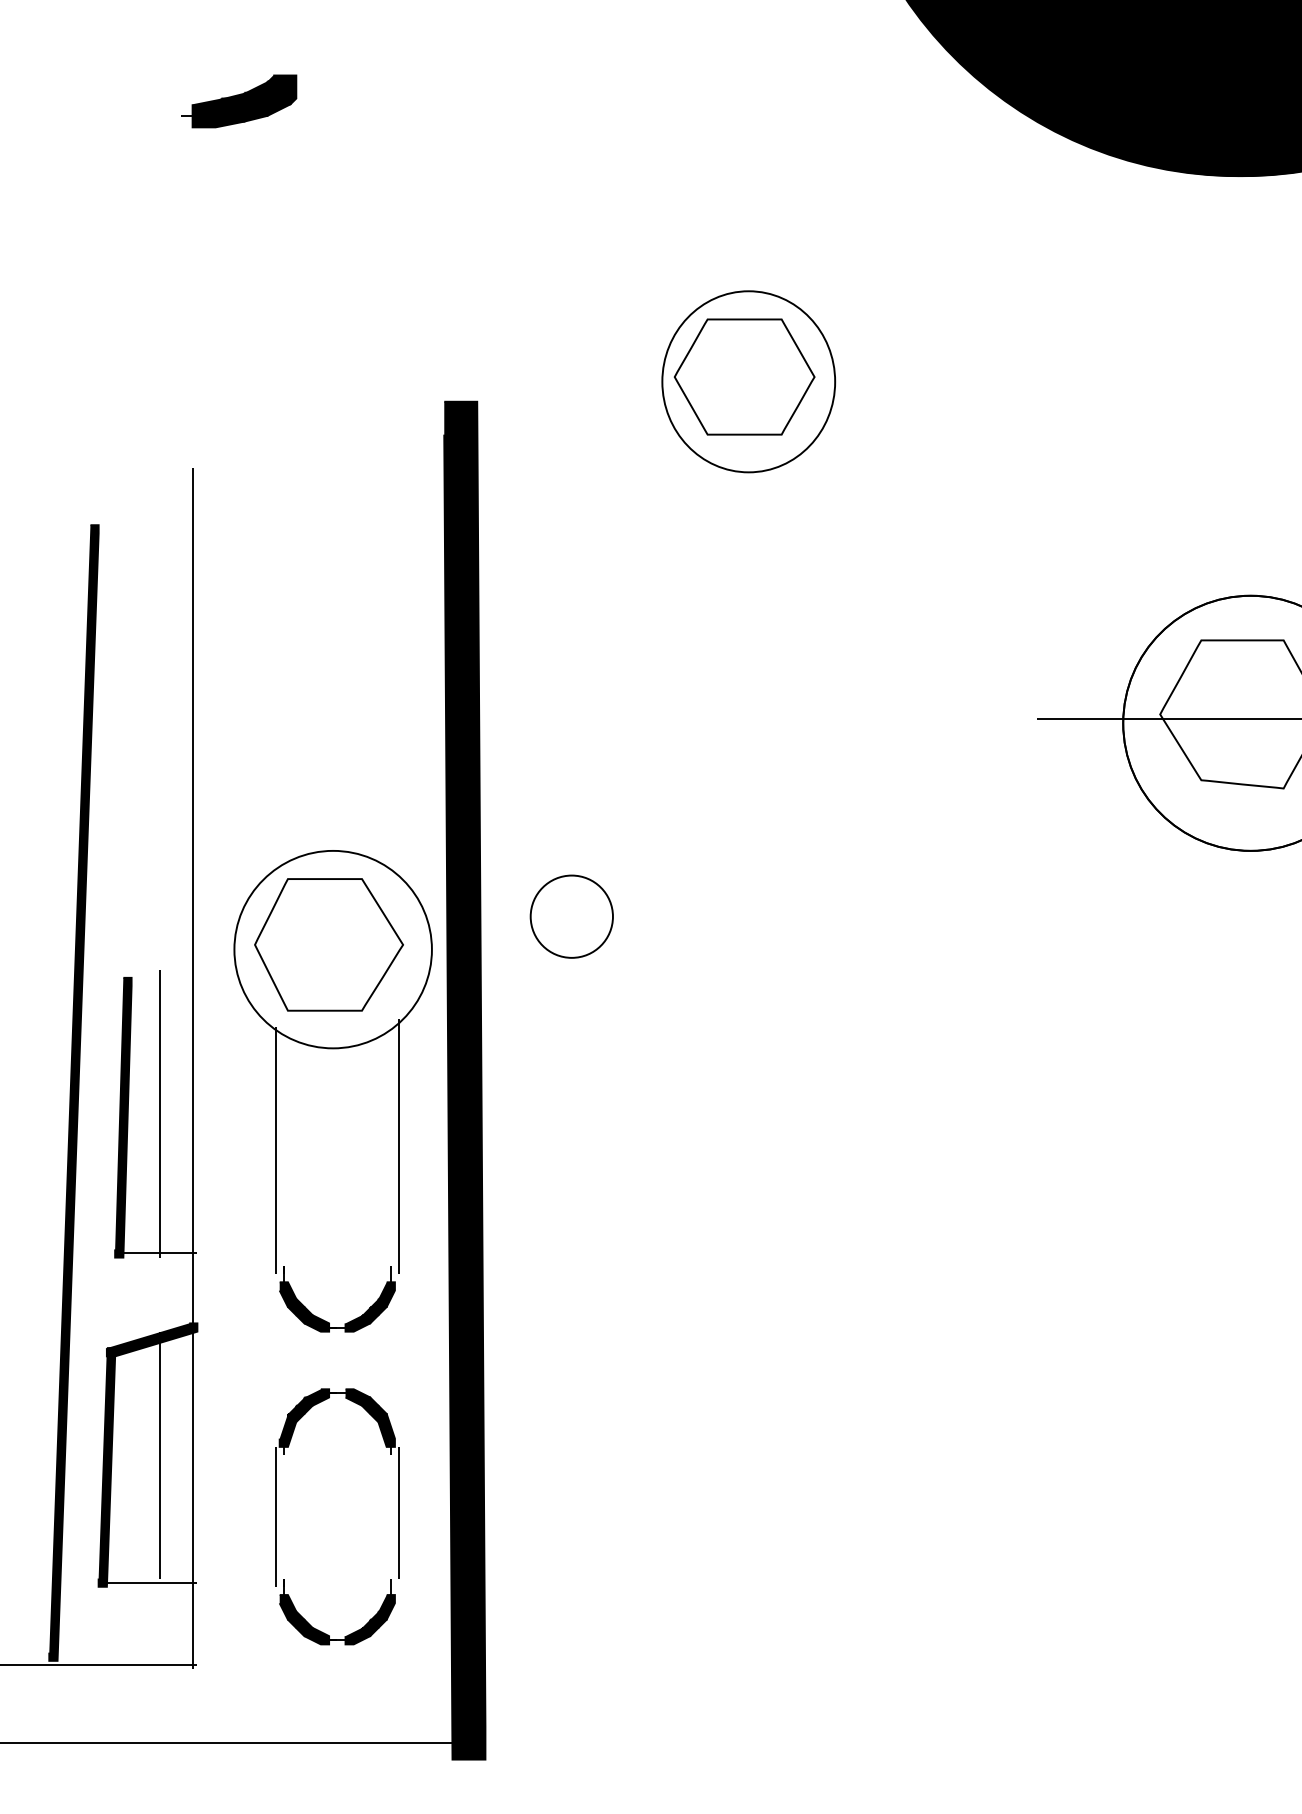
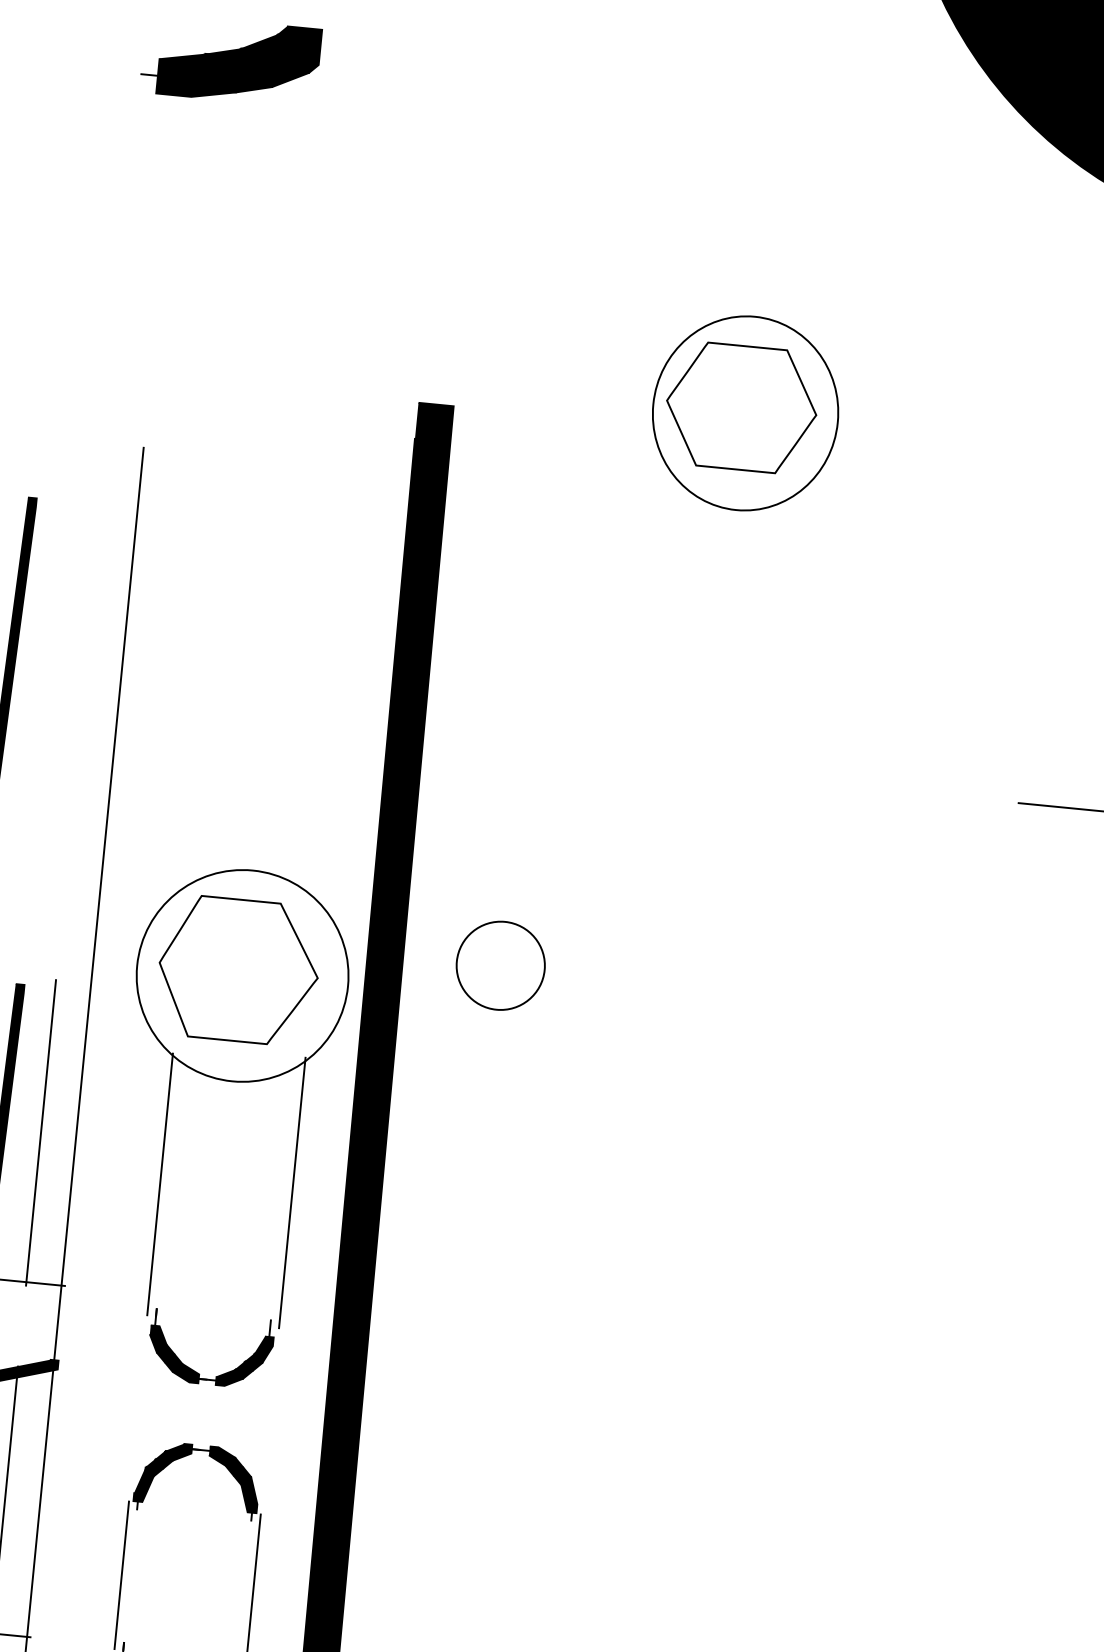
part: (238, 101) -> (230, 60), size x1.43

